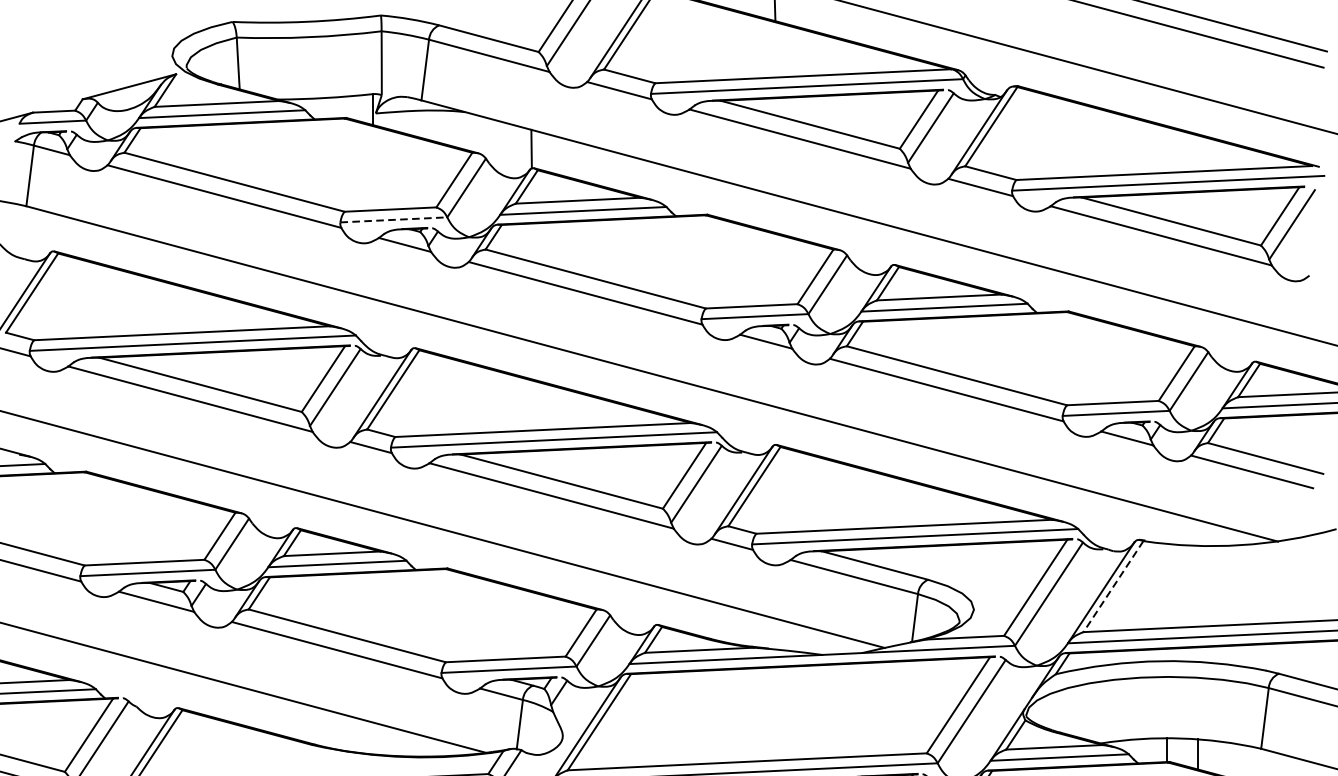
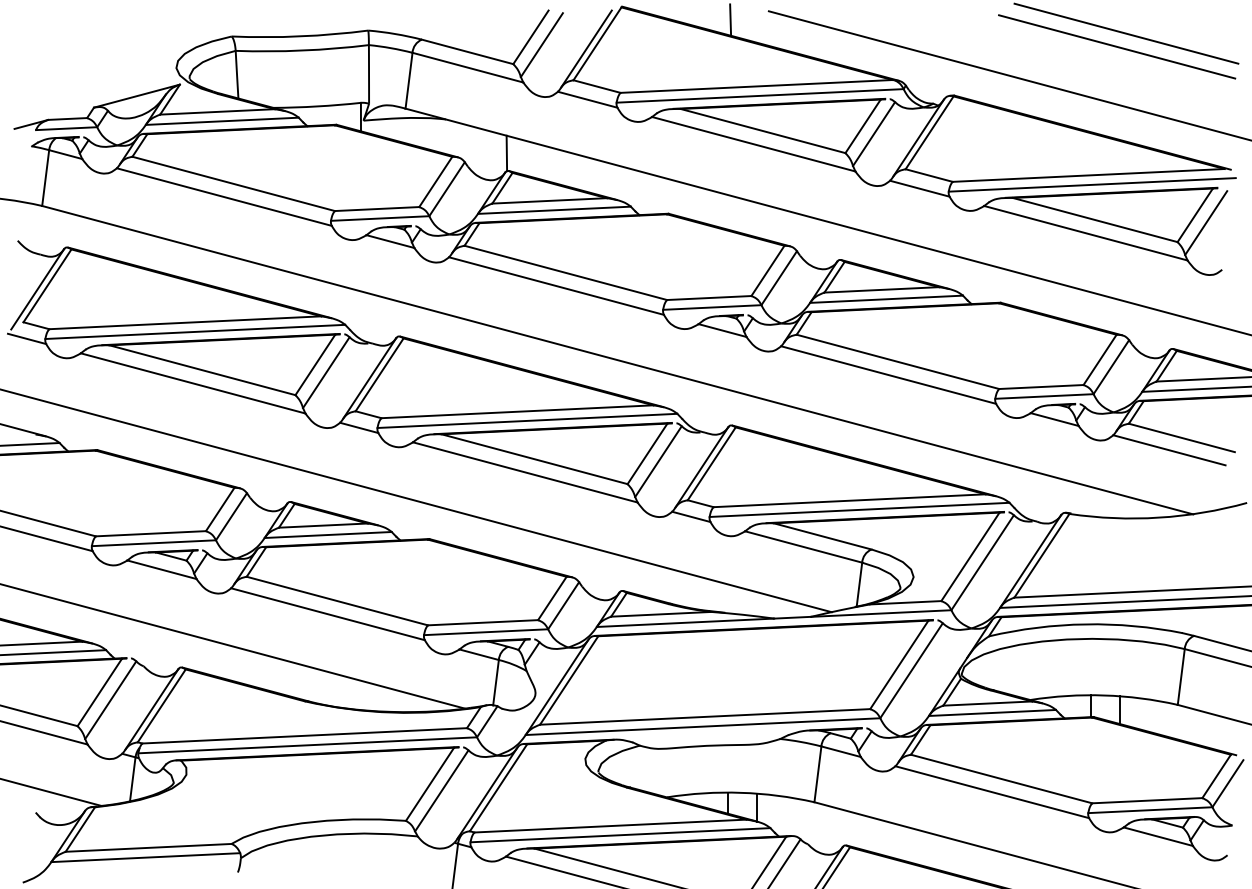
line: (394, 219) -> (380, 218), dashed -> solid
line: (1112, 587) -> (1041, 556), dashed -> solid

